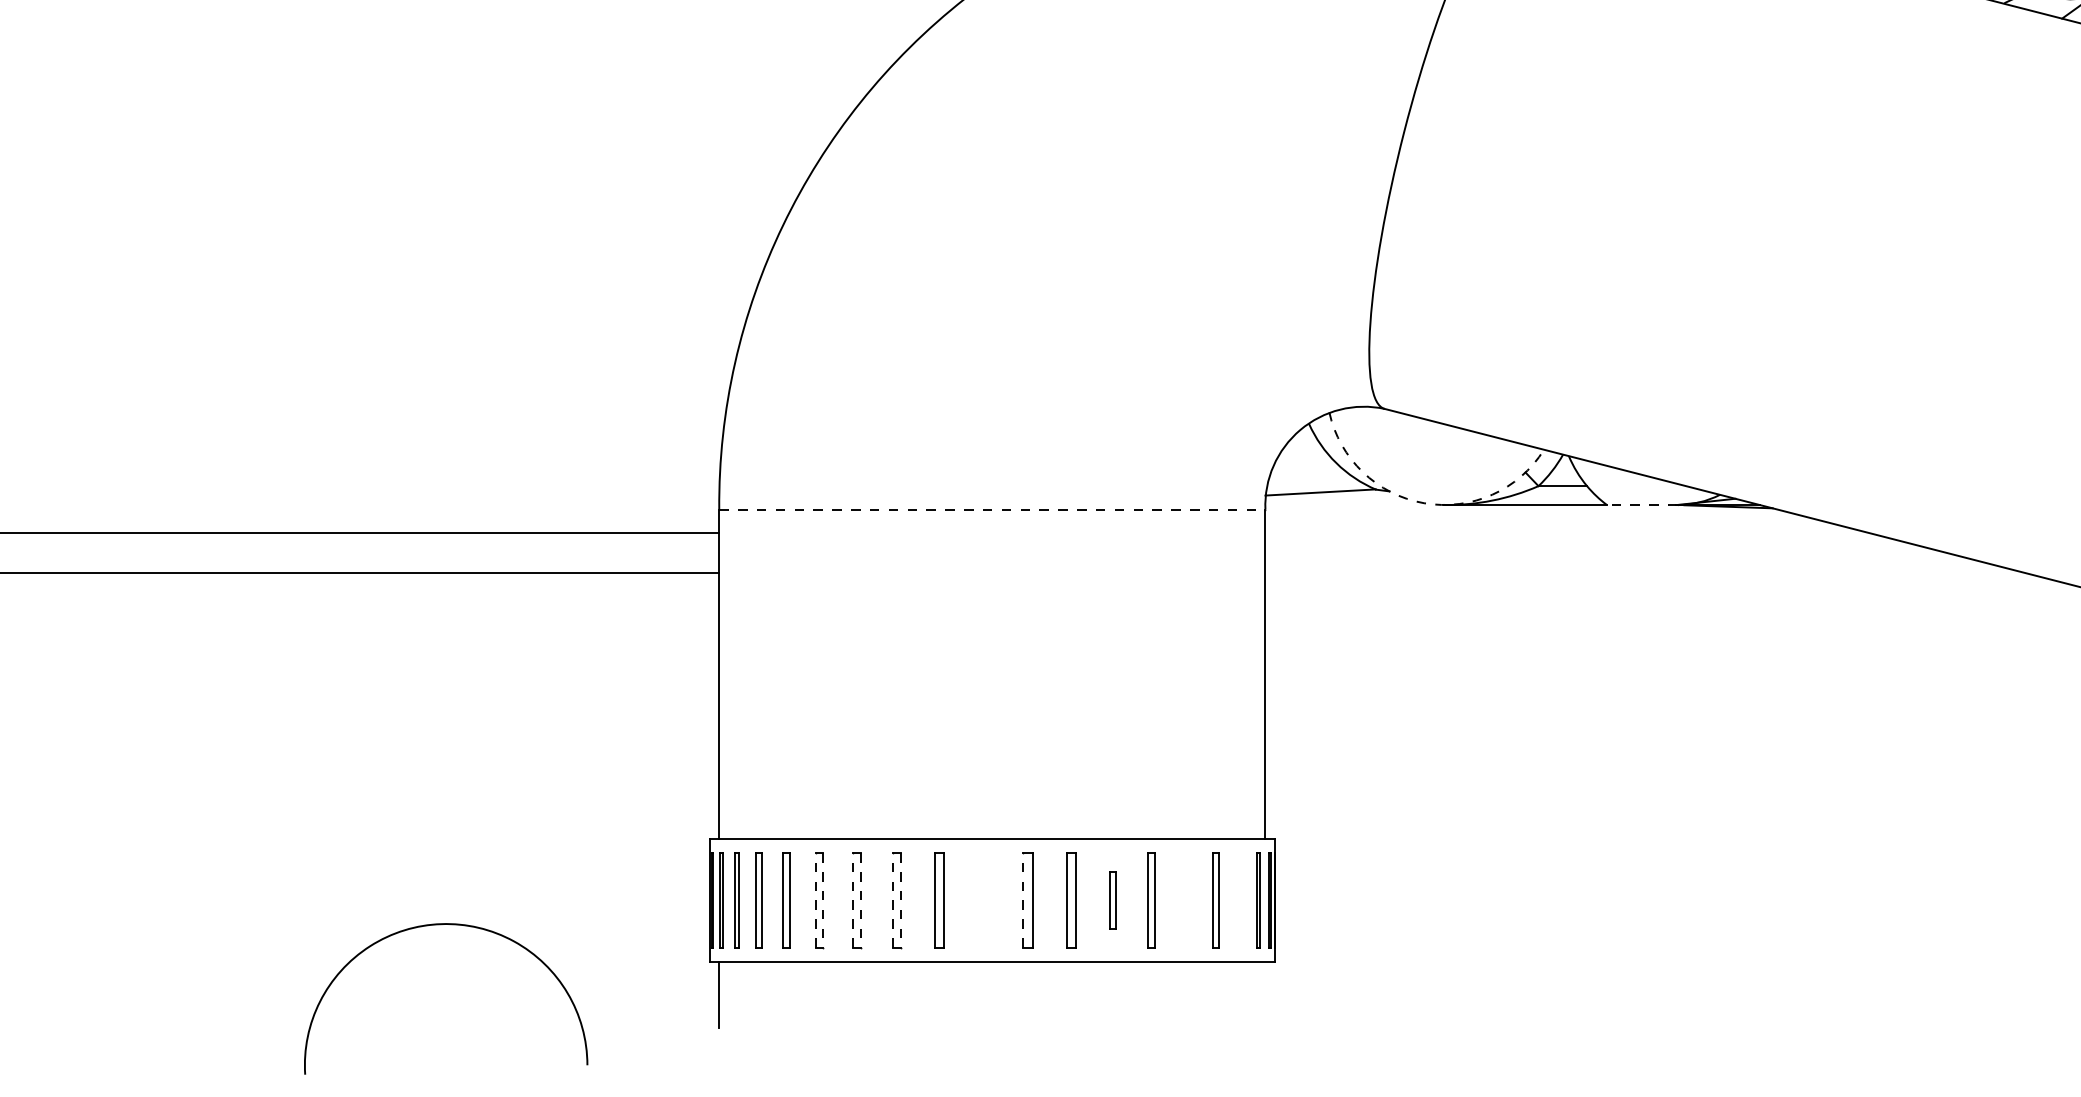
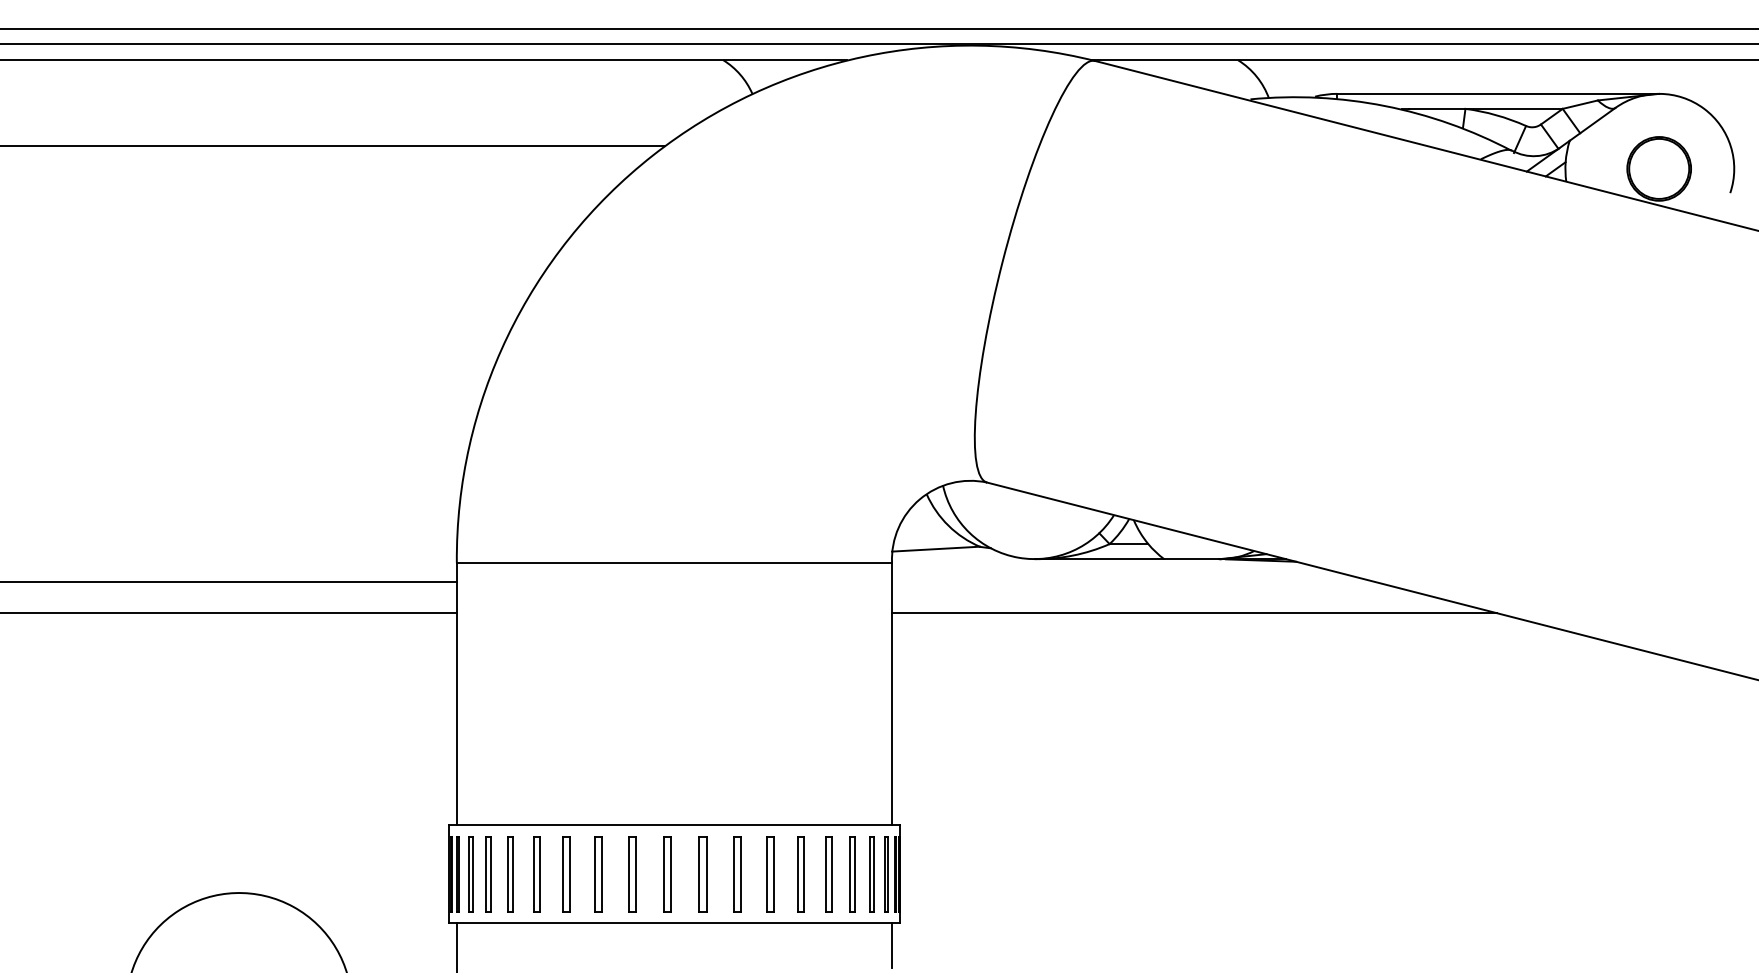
arc: (1424, 502) -> (1018, 557), dashed -> solid
line: (1641, 505) -> (1191, 559), dashed -> solid
line: (992, 509) -> (674, 562), dashed -> solid
line: (1645, 573) -> (1194, 613), added
line: (815, 900) -> (533, 874), dashed -> solid
line: (822, 900) -> (539, 874), dashed -> solid
line: (853, 900) -> (563, 874), dashed -> solid
line: (860, 900) -> (569, 874), dashed -> solid
line: (892, 900) -> (594, 874), dashed -> solid
line: (902, 900) -> (602, 874), dashed -> solid
part: (983, 900) -> (667, 874), added
line: (1023, 900) -> (699, 874), dashed -> solid
part: (1112, 900) -> (770, 874), size x1.67
part: (1185, 900) -> (828, 874), added
part: (1239, 900) -> (871, 874), added
line: (1265, 989) -> (892, 945), added

